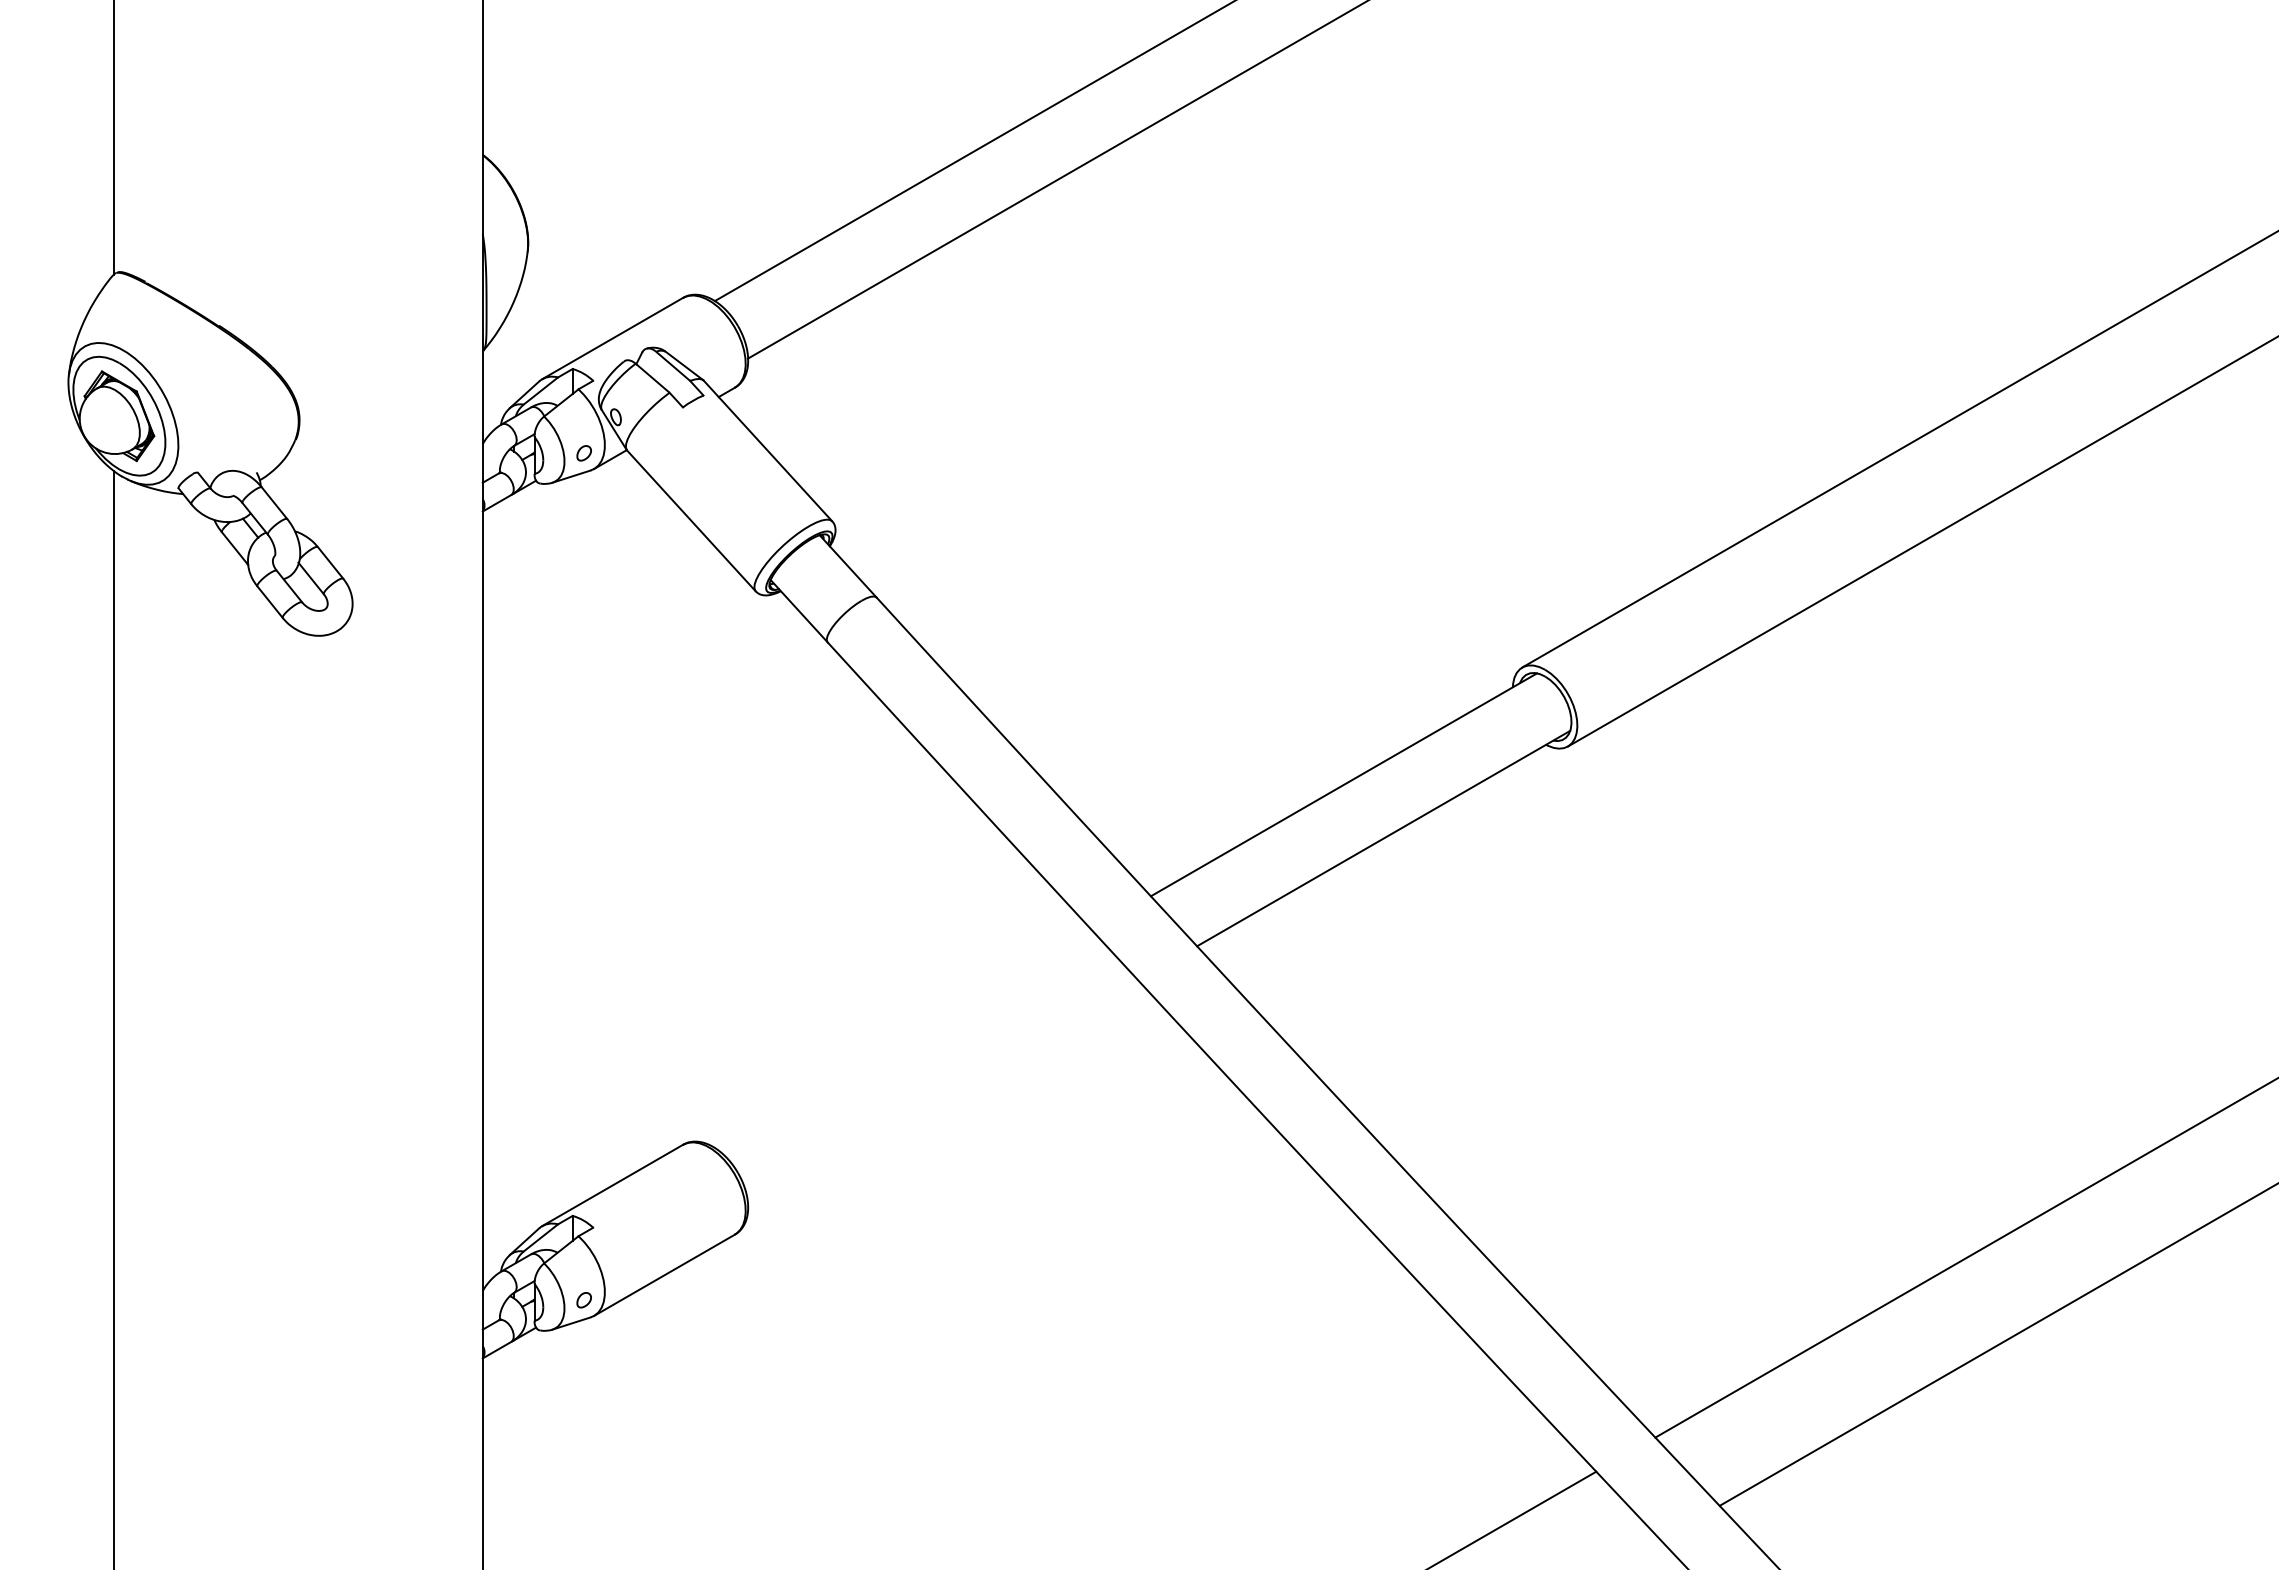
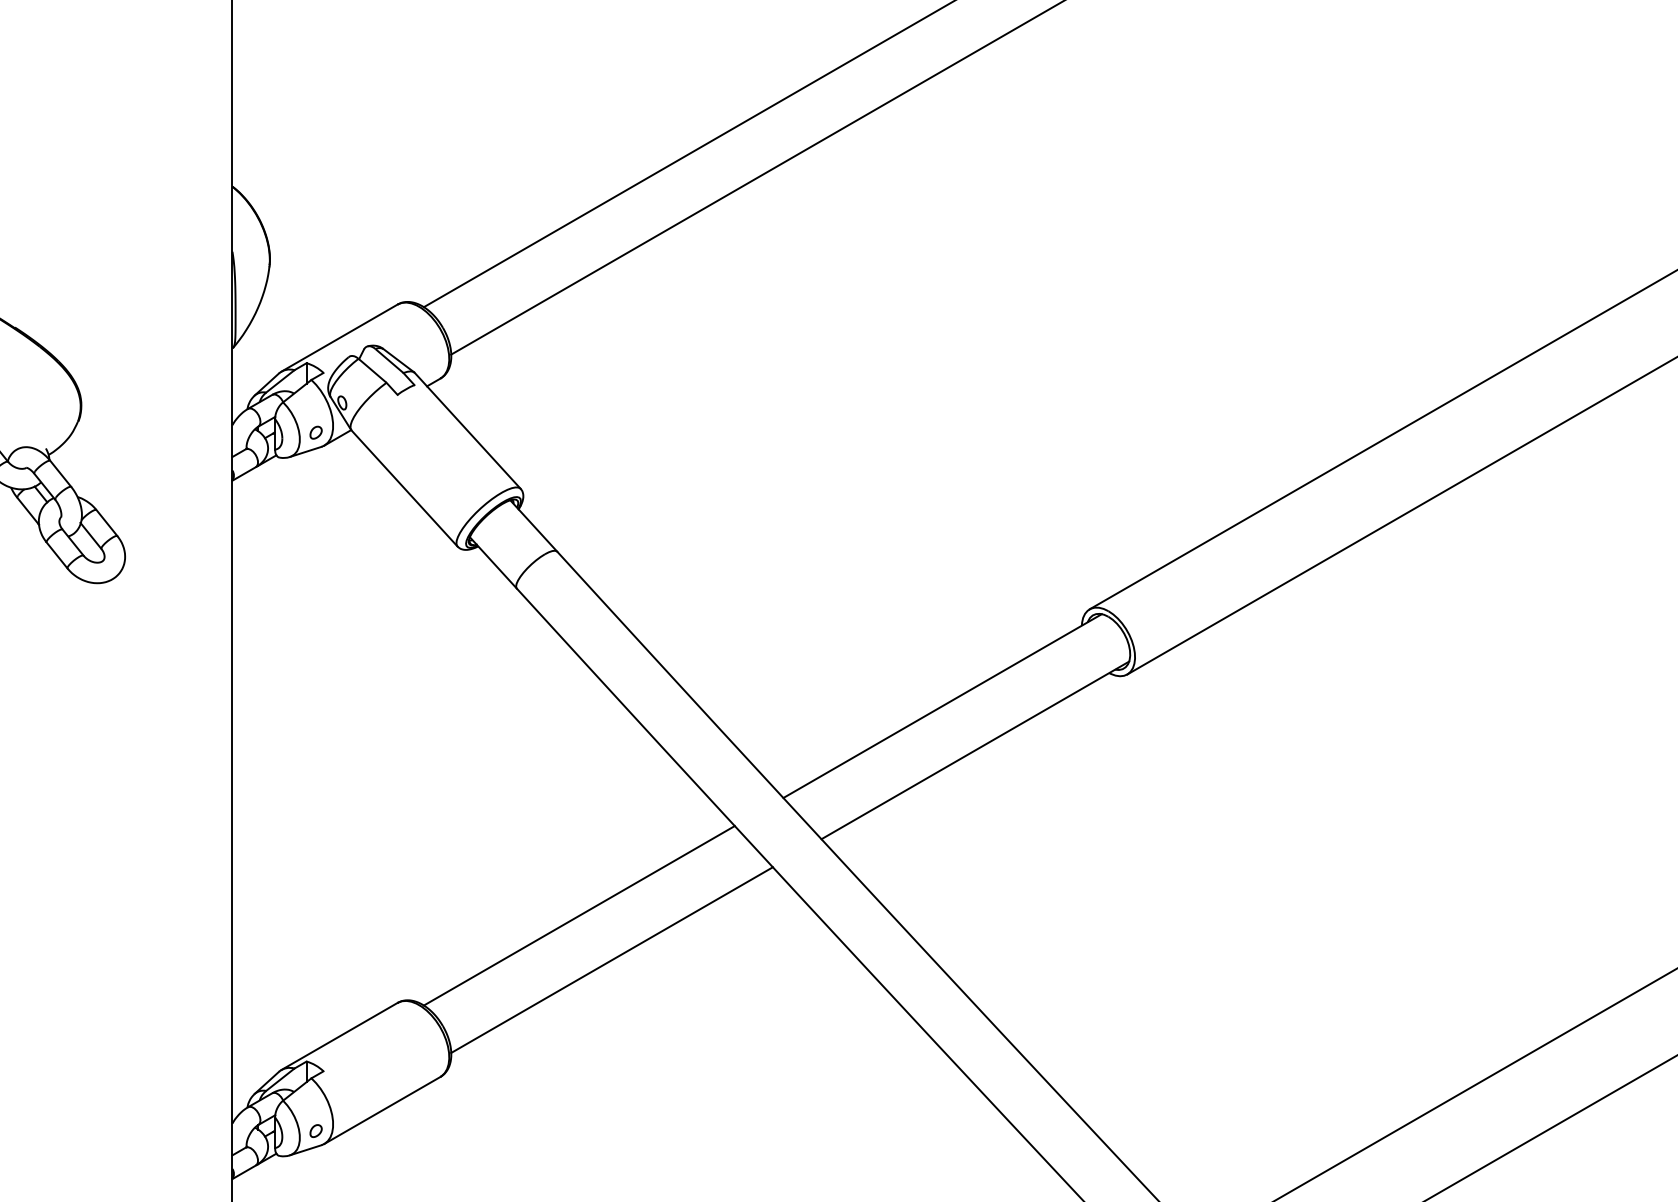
line: (903, 1038) -> (579, 915), added
line: (943, 1092) -> (612, 959), added

